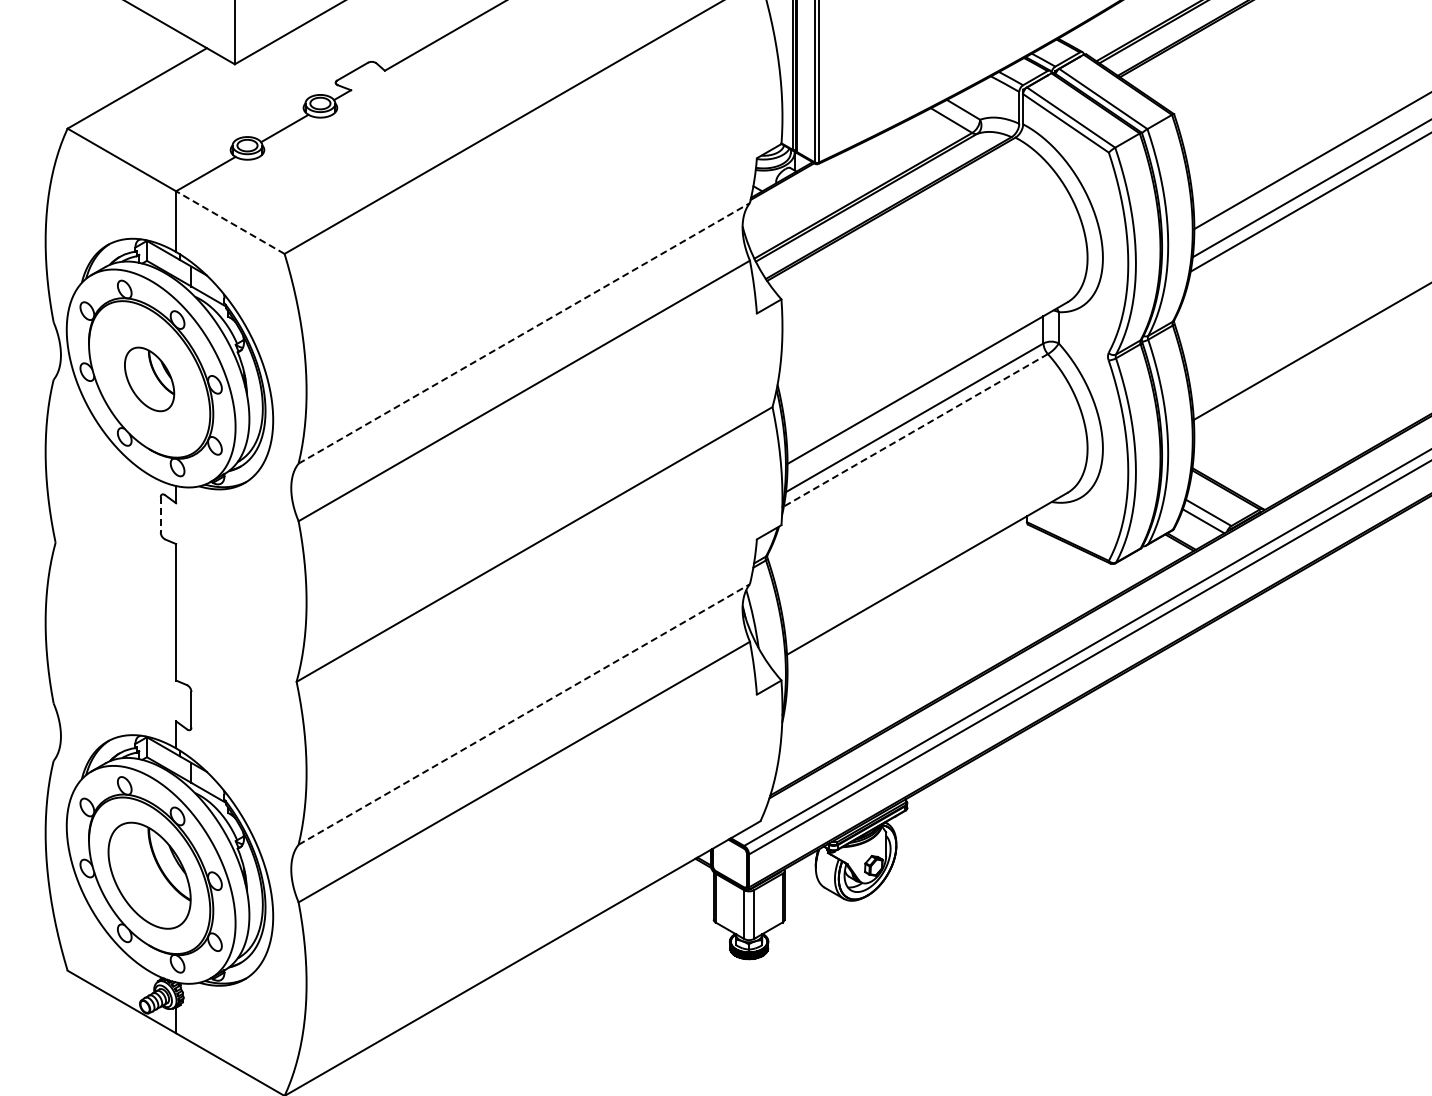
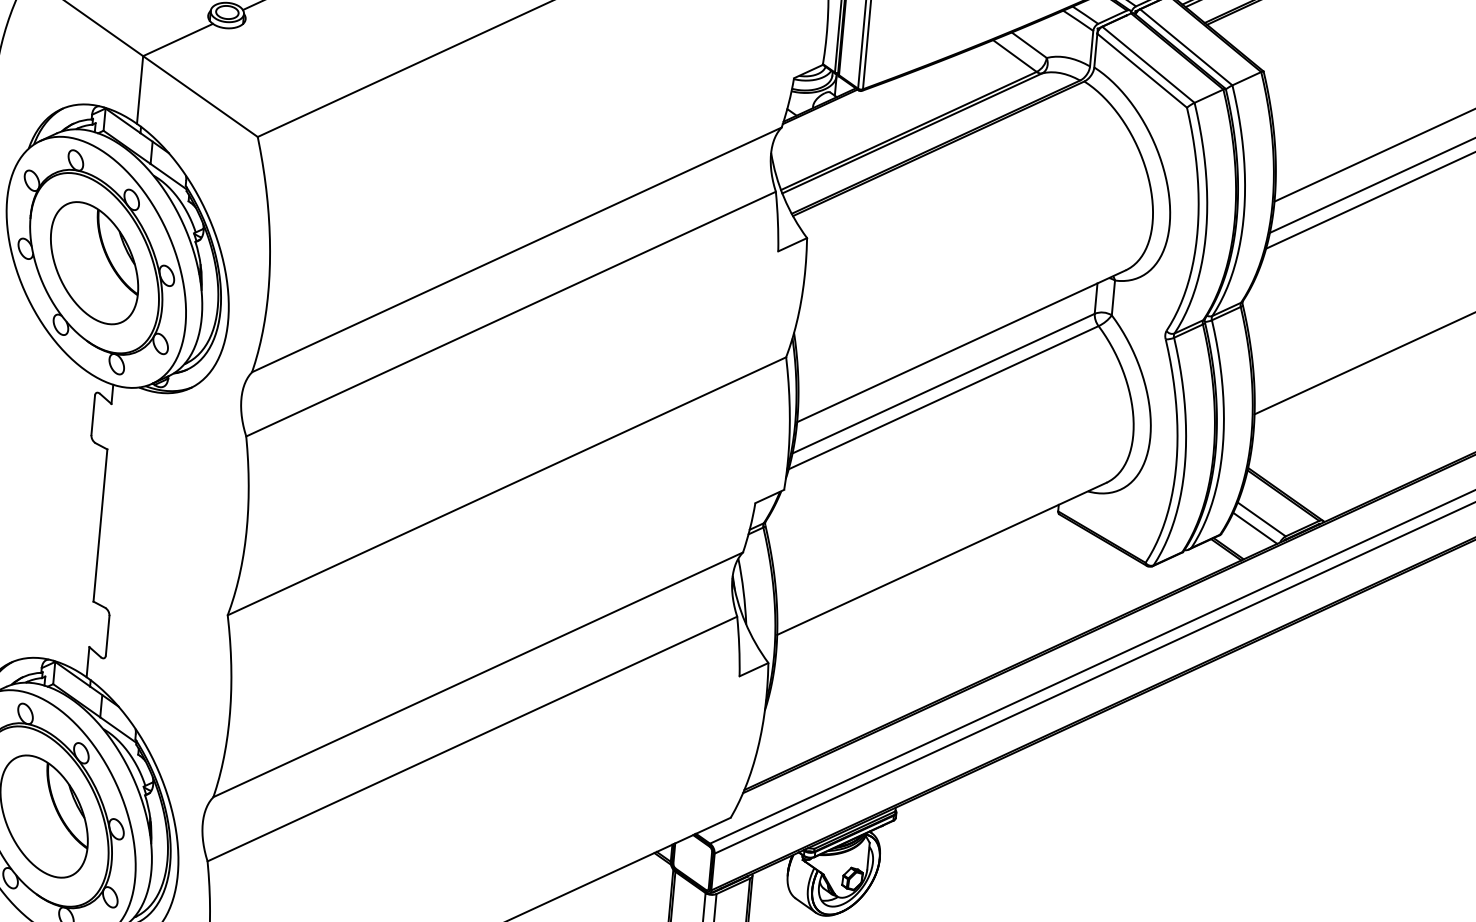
line: (230, 222) -> (200, 96), dashed -> solid
line: (524, 333) -> (517, 250), dashed -> solid
part: (149, 379) -> (94, 263), size x1.67
line: (915, 430) -> (943, 397), dashed -> solid
line: (160, 514) -> (92, 414), dashed -> solid
line: (524, 714) -> (478, 674), dashed -> solid

